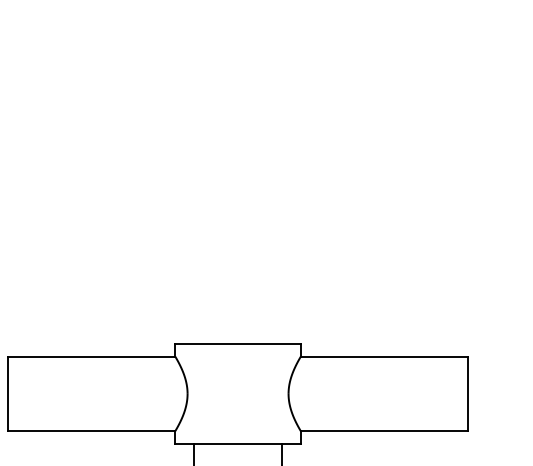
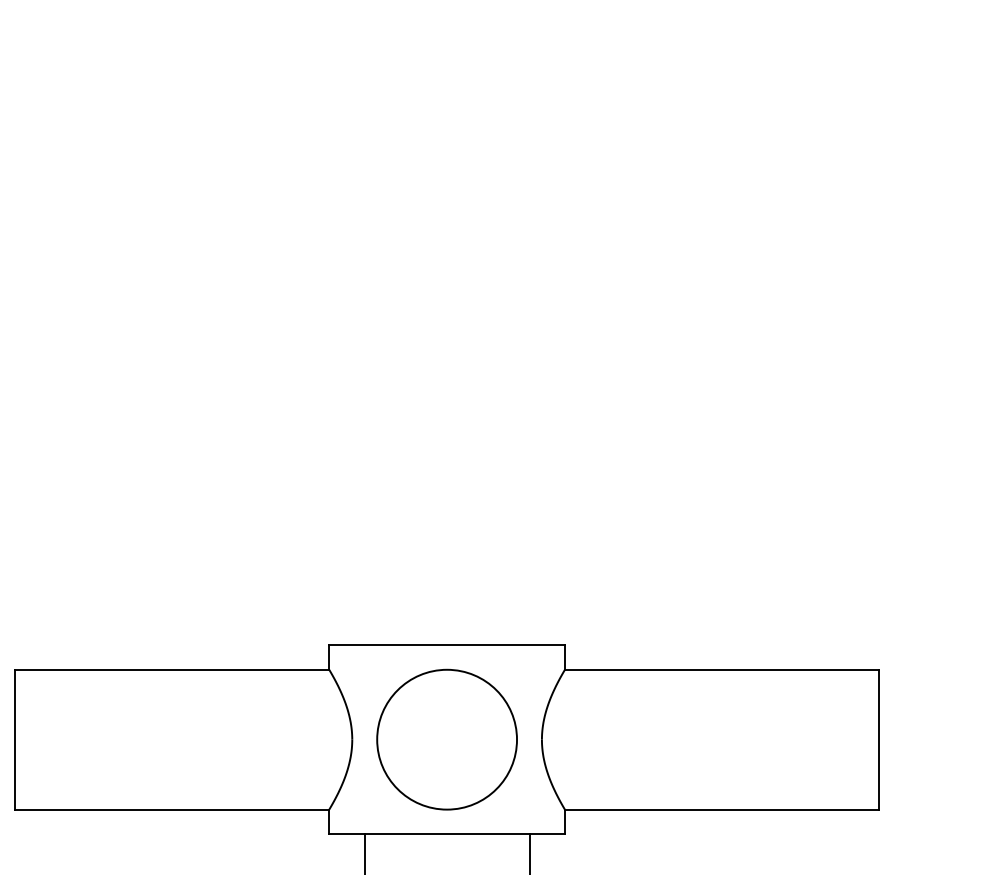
circle: (238, 393) -> (447, 738), added

